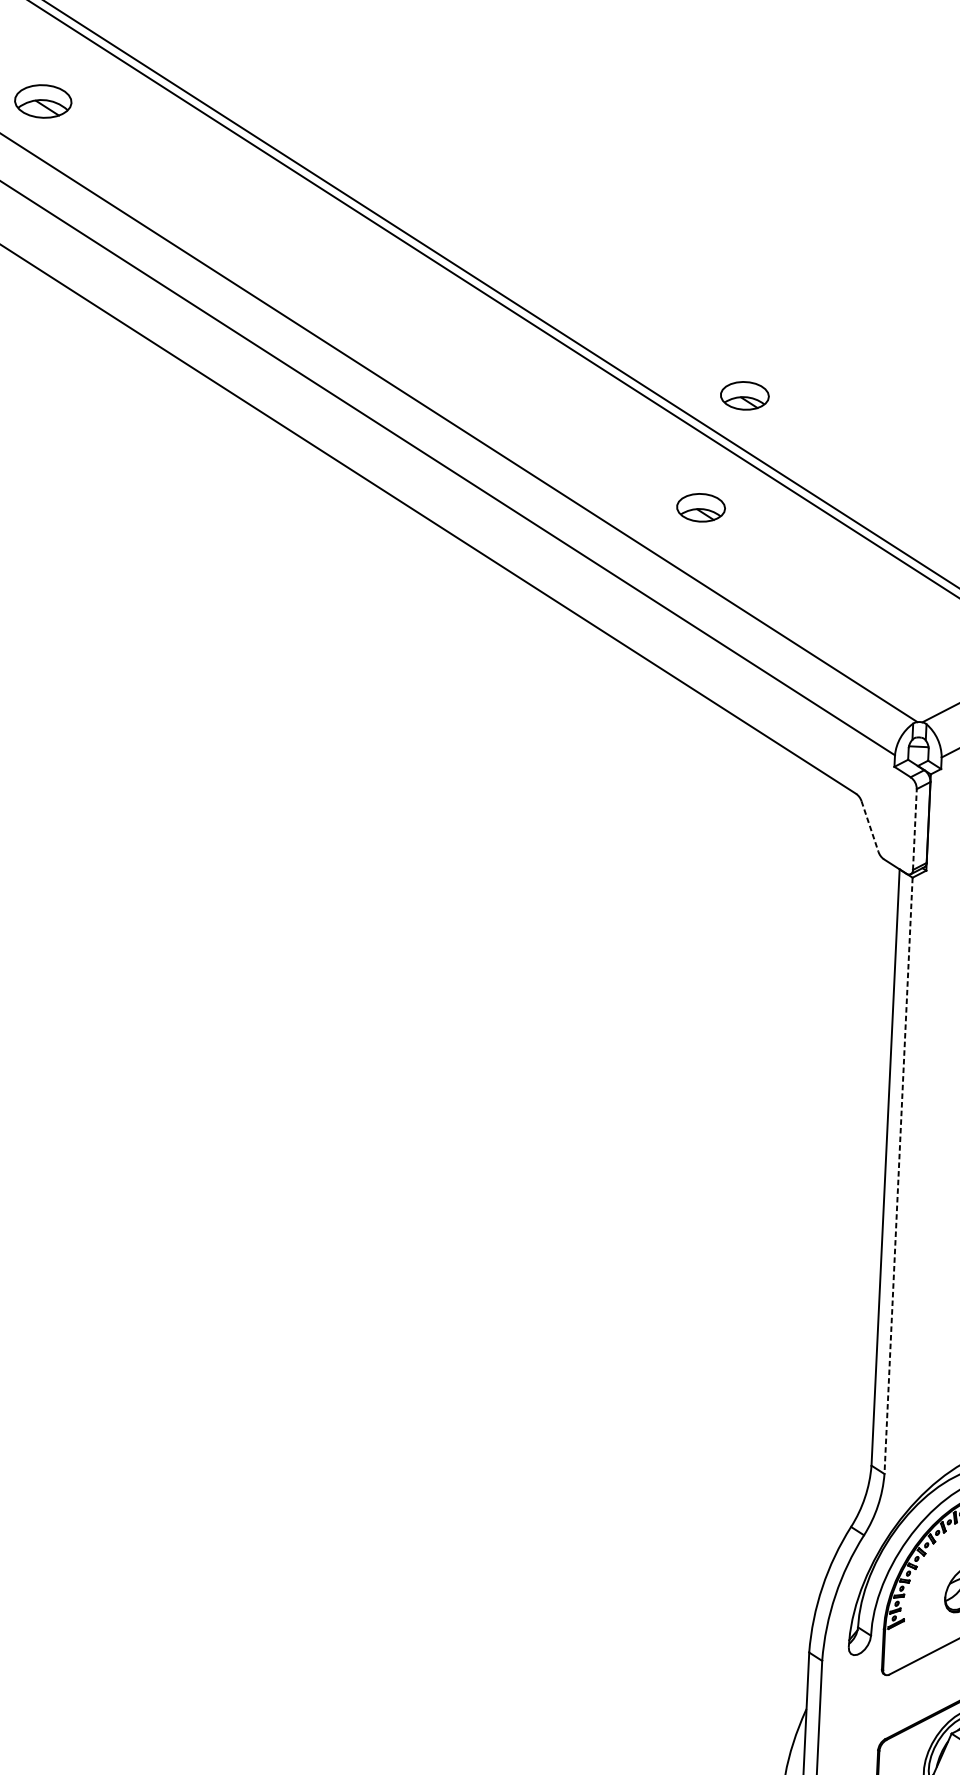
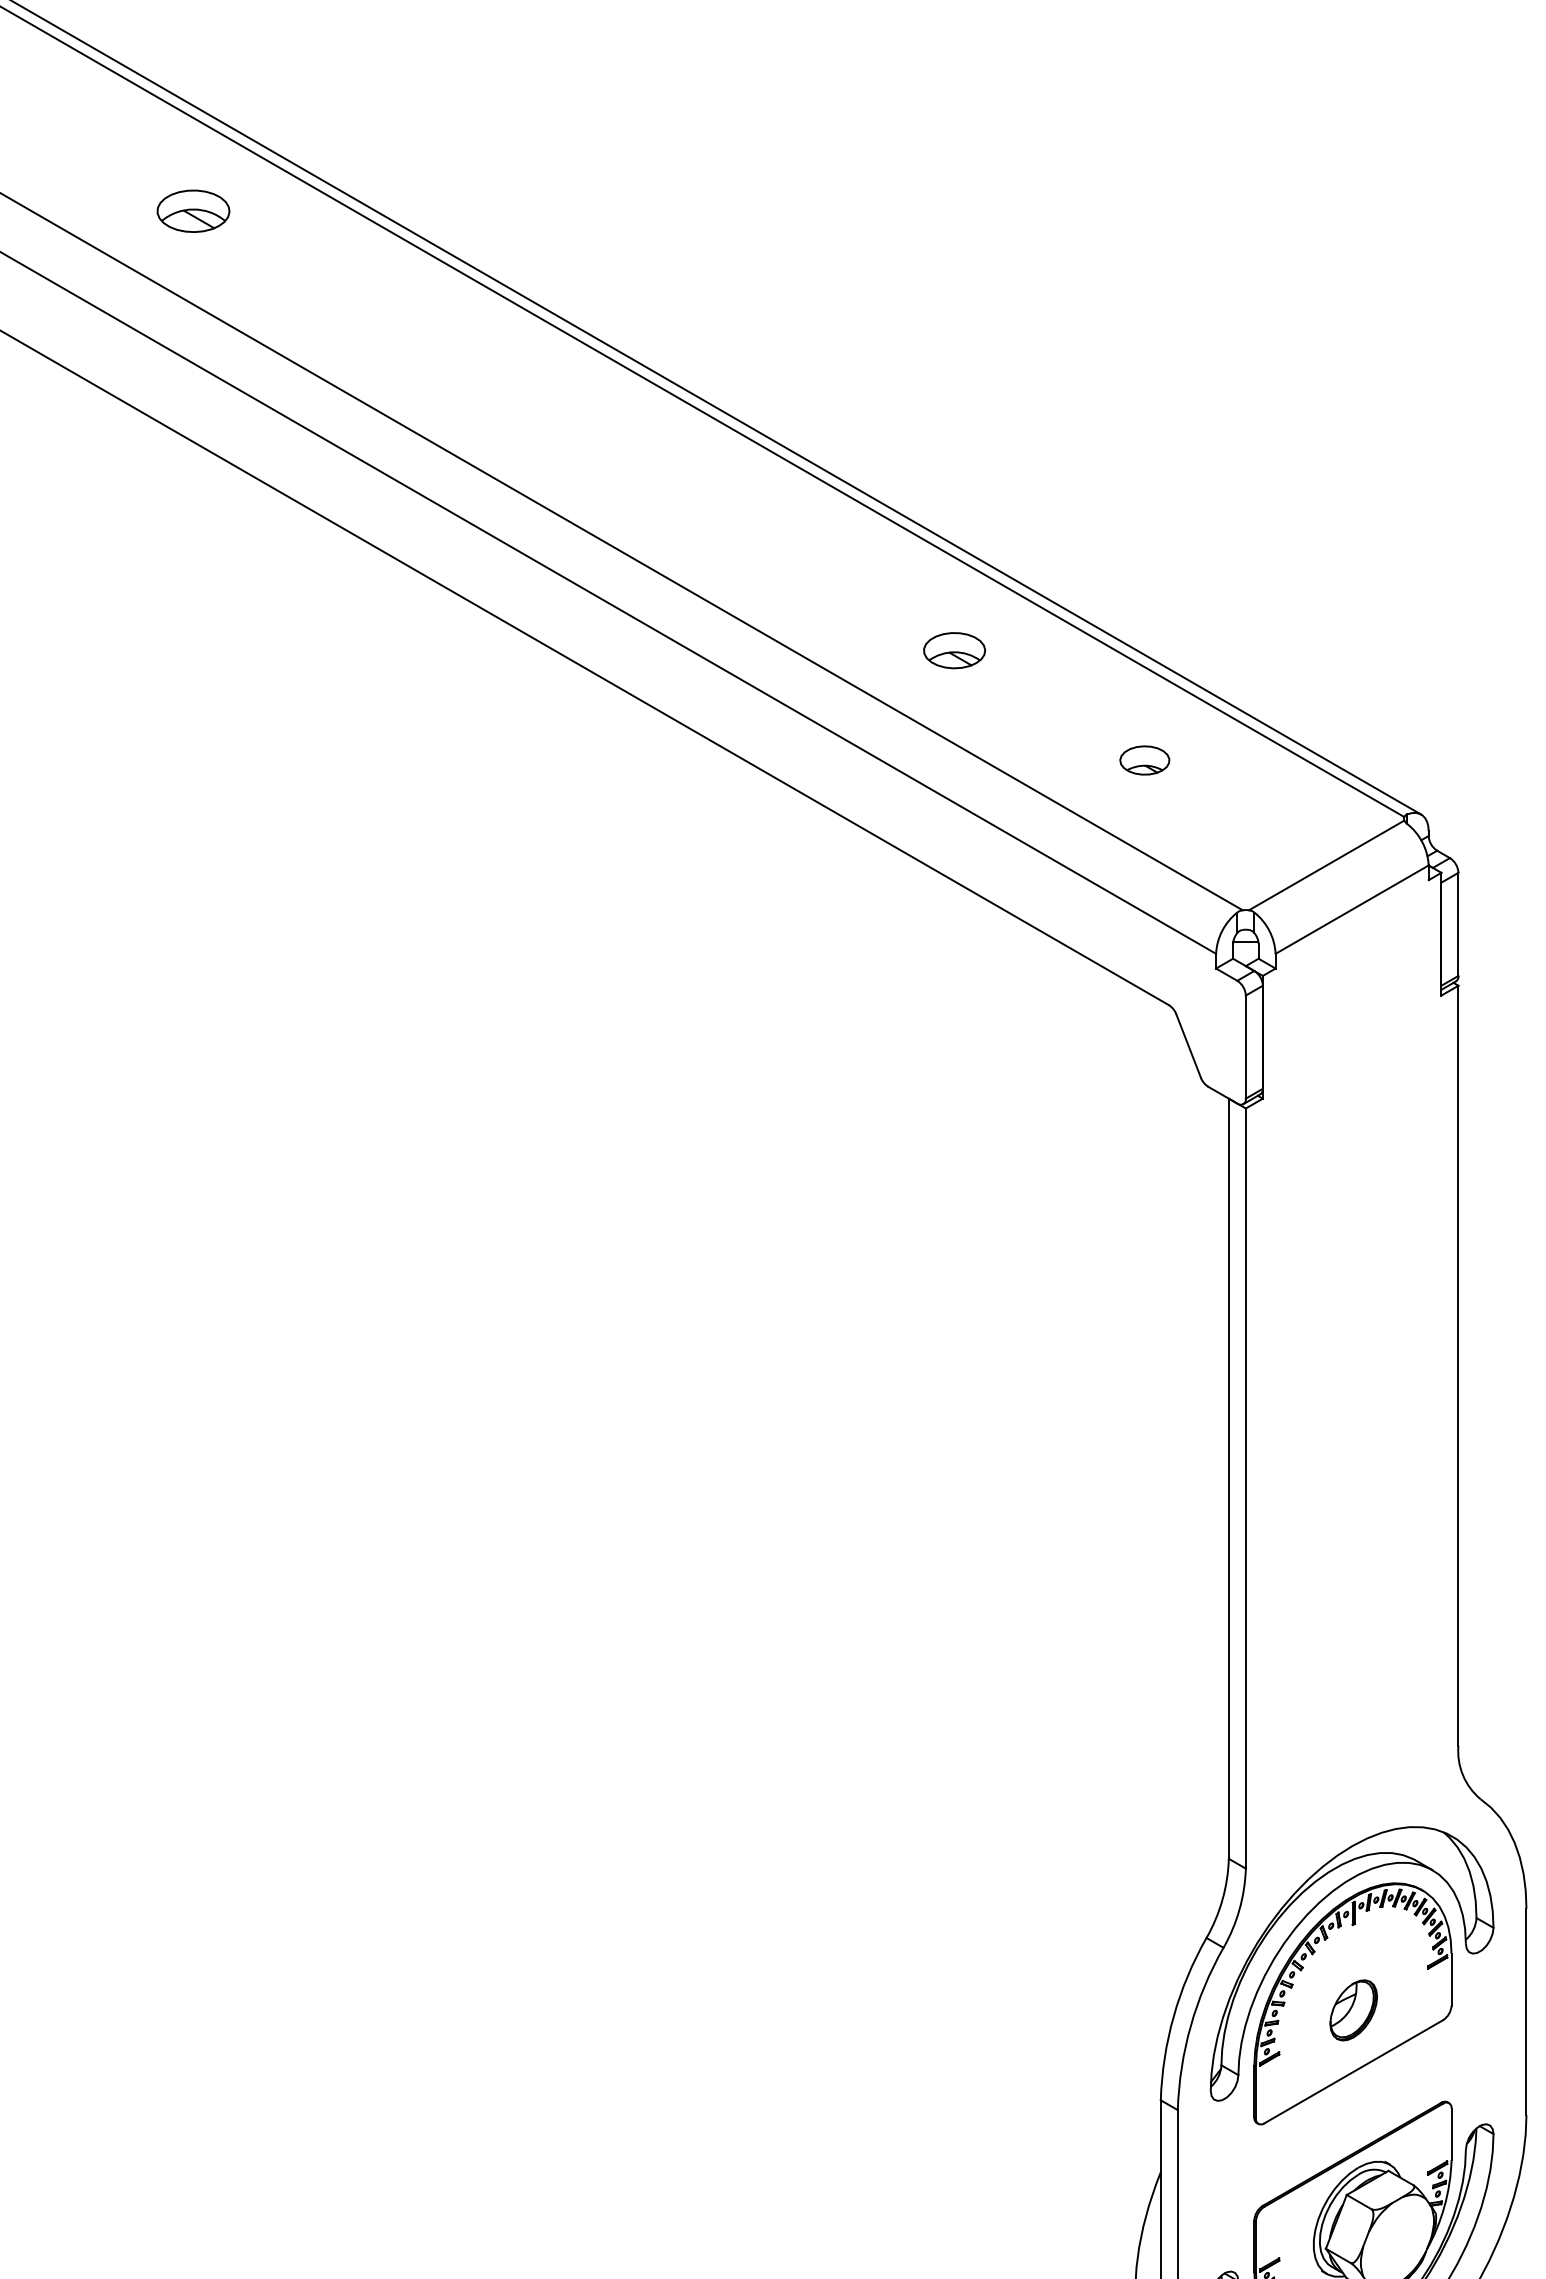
part: (43, 100) -> (193, 210), moved
part: (744, 395) -> (1003, 505), removed
part: (845, 600) -> (1144, 760), added
line: (869, 826) -> (1188, 1045), dashed -> solid
line: (914, 829) -> (1245, 1047), dashed -> solid
line: (898, 1176) -> (1245, 1489), dashed -> solid

